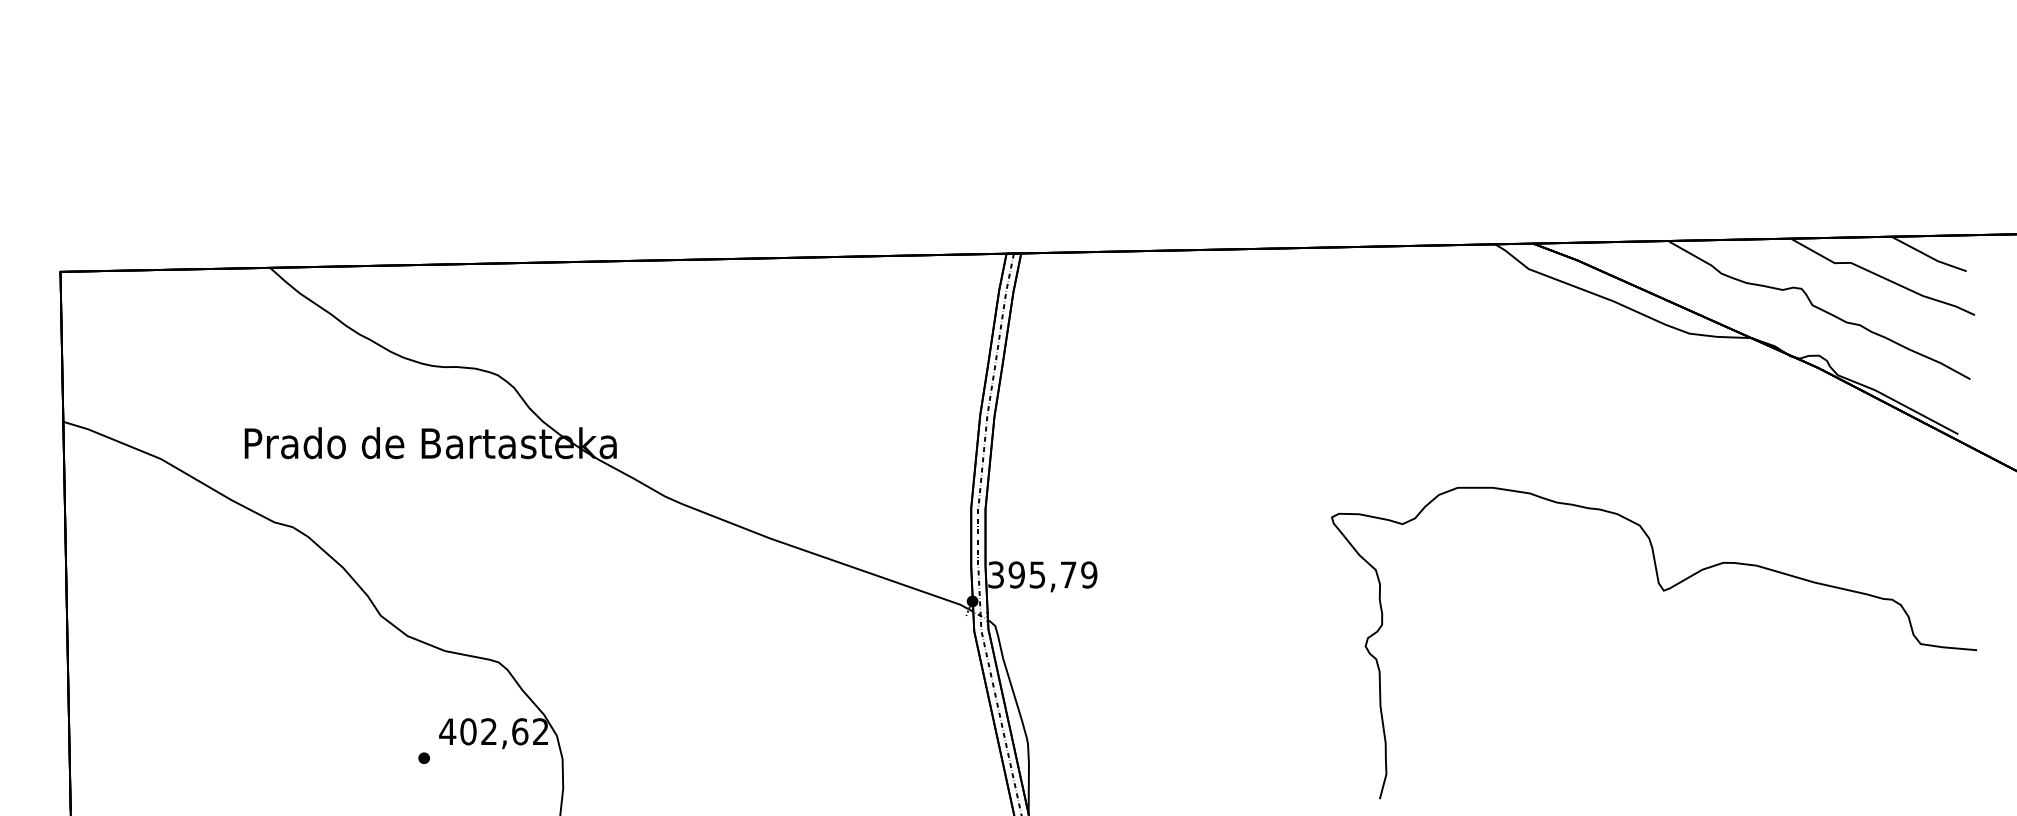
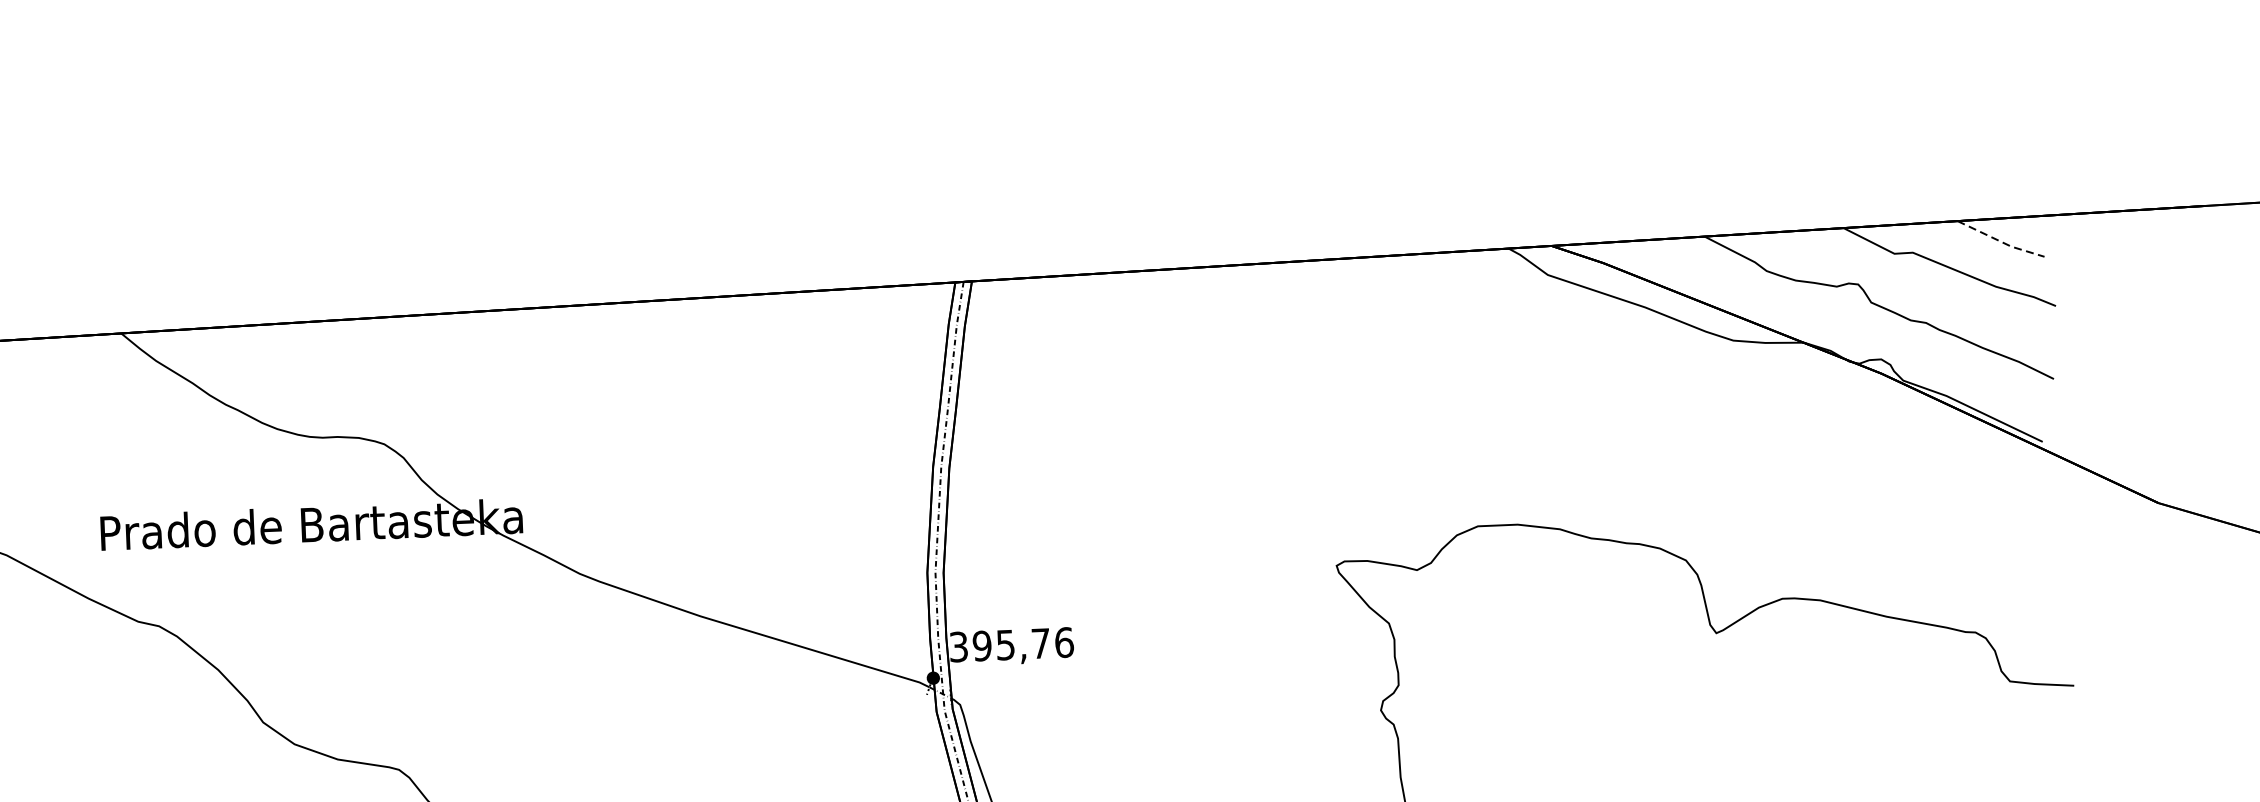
line: (1929, 256) -> (2001, 241), solid -> dashed
text: (1089, 574) -> (1064, 642), 395,79 -> 395,76

